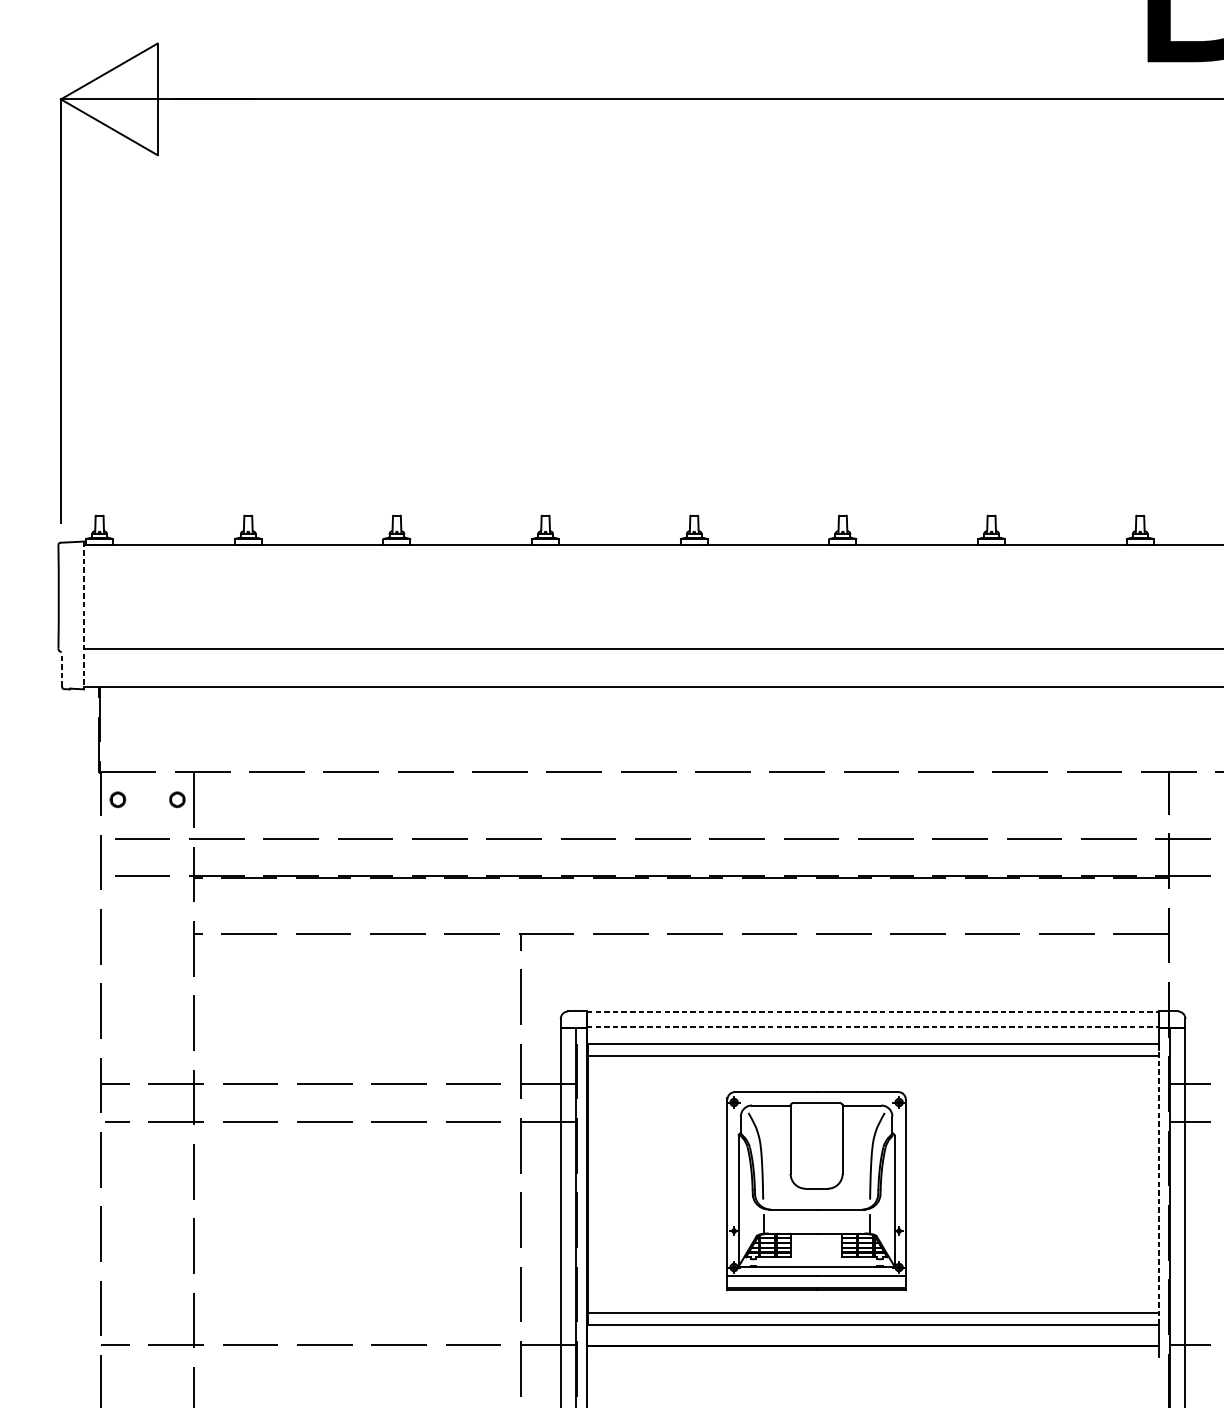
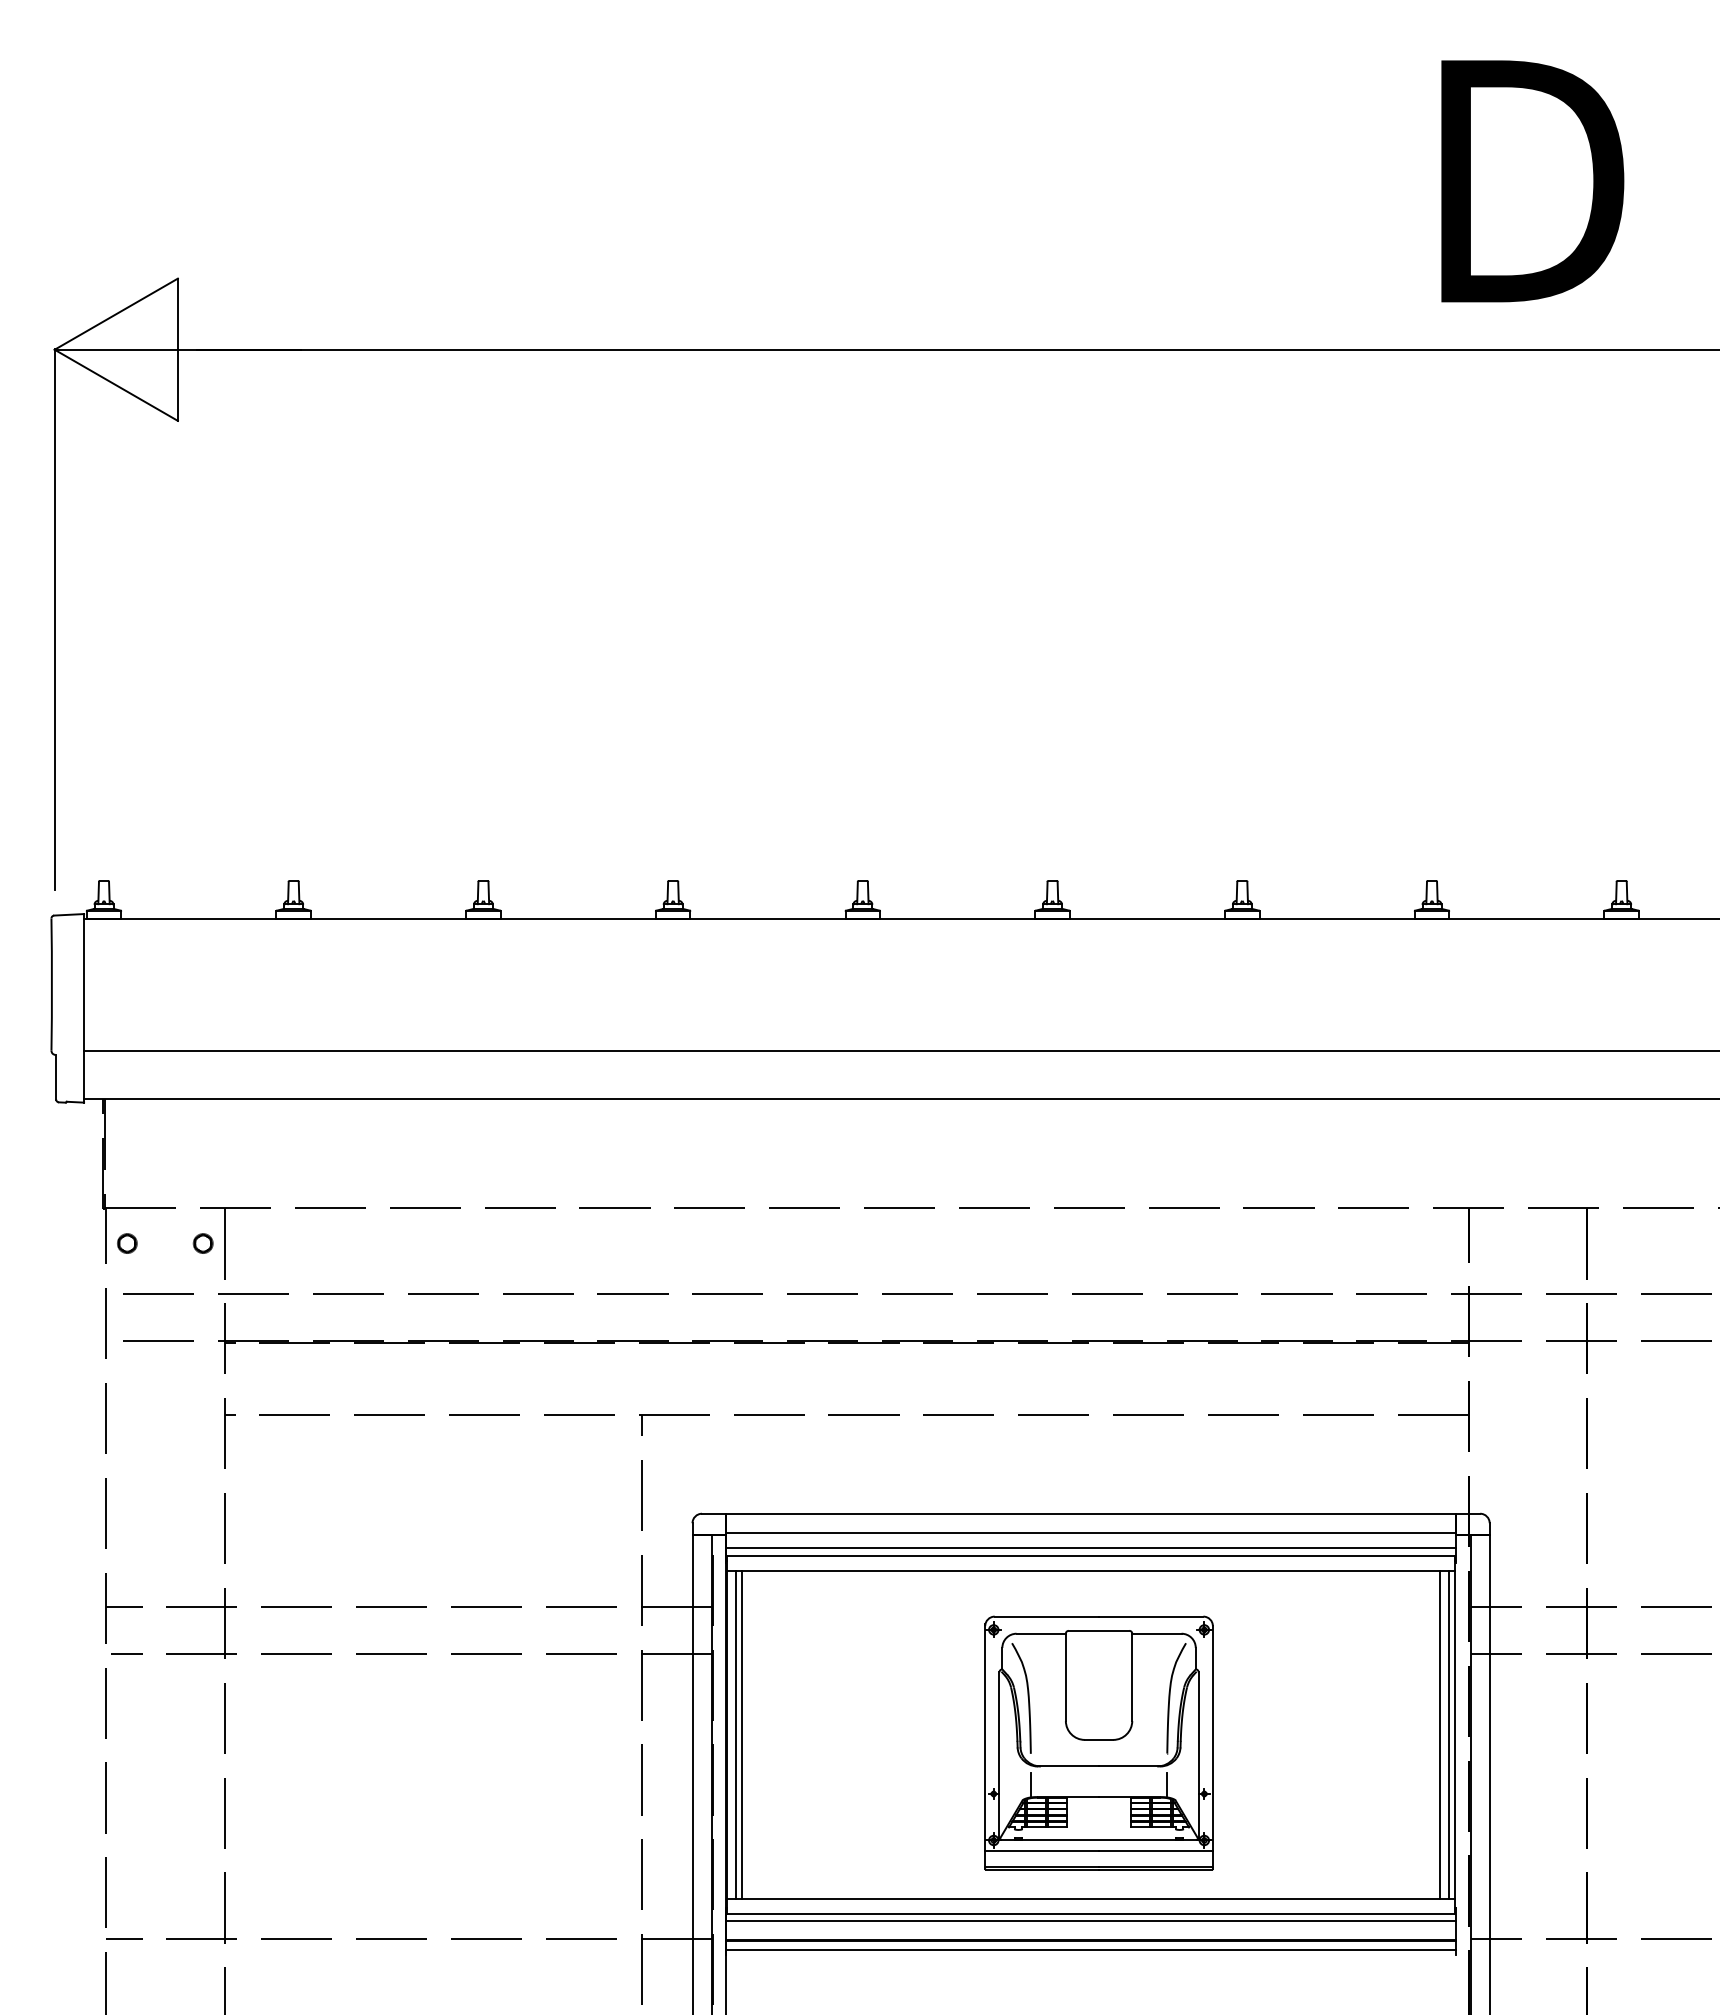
line: (84, 614) -> (84, 1007), dashed -> solid
line: (62, 668) -> (56, 1076), dashed -> solid
line: (873, 1011) -> (1091, 1513), dashed -> solid
line: (873, 1026) -> (1091, 1532), dashed -> solid
line: (872, 1037) -> (1090, 1547), added
line: (594, 1184) -> (735, 1734), added
line: (599, 1184) -> (742, 1734), added
line: (1146, 1184) -> (1440, 1734), added
line: (1153, 1184) -> (1449, 1734), added
line: (1158, 1184) -> (1455, 1734), dashed -> solid
part: (816, 1190) -> (1098, 1742), moved
line: (872, 1331) -> (1090, 1921), added
line: (872, 1352) -> (1090, 1949), added

